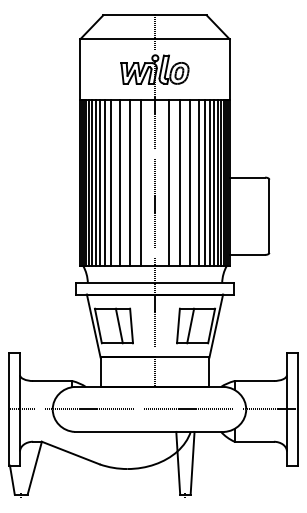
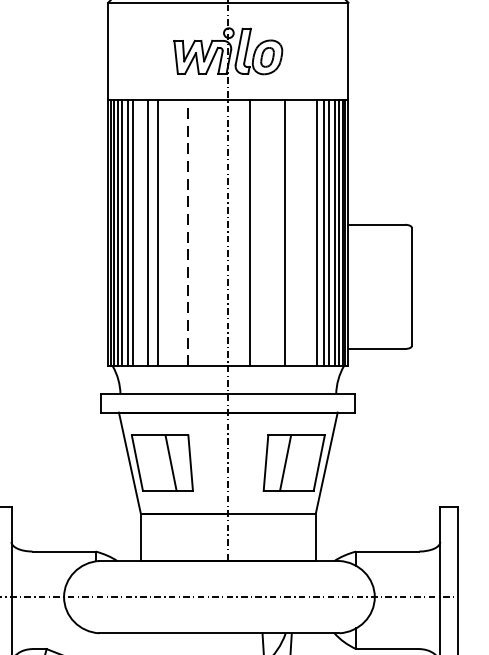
line: (99, 182) -> (139, 232), removed
line: (119, 182) -> (171, 232), removed
line: (129, 182) -> (187, 232), solid -> dashed
line: (141, 182) -> (206, 232), removed
line: (180, 182) -> (269, 232), removed
line: (198, 182) -> (298, 232), removed
line: (205, 182) -> (309, 232), removed

